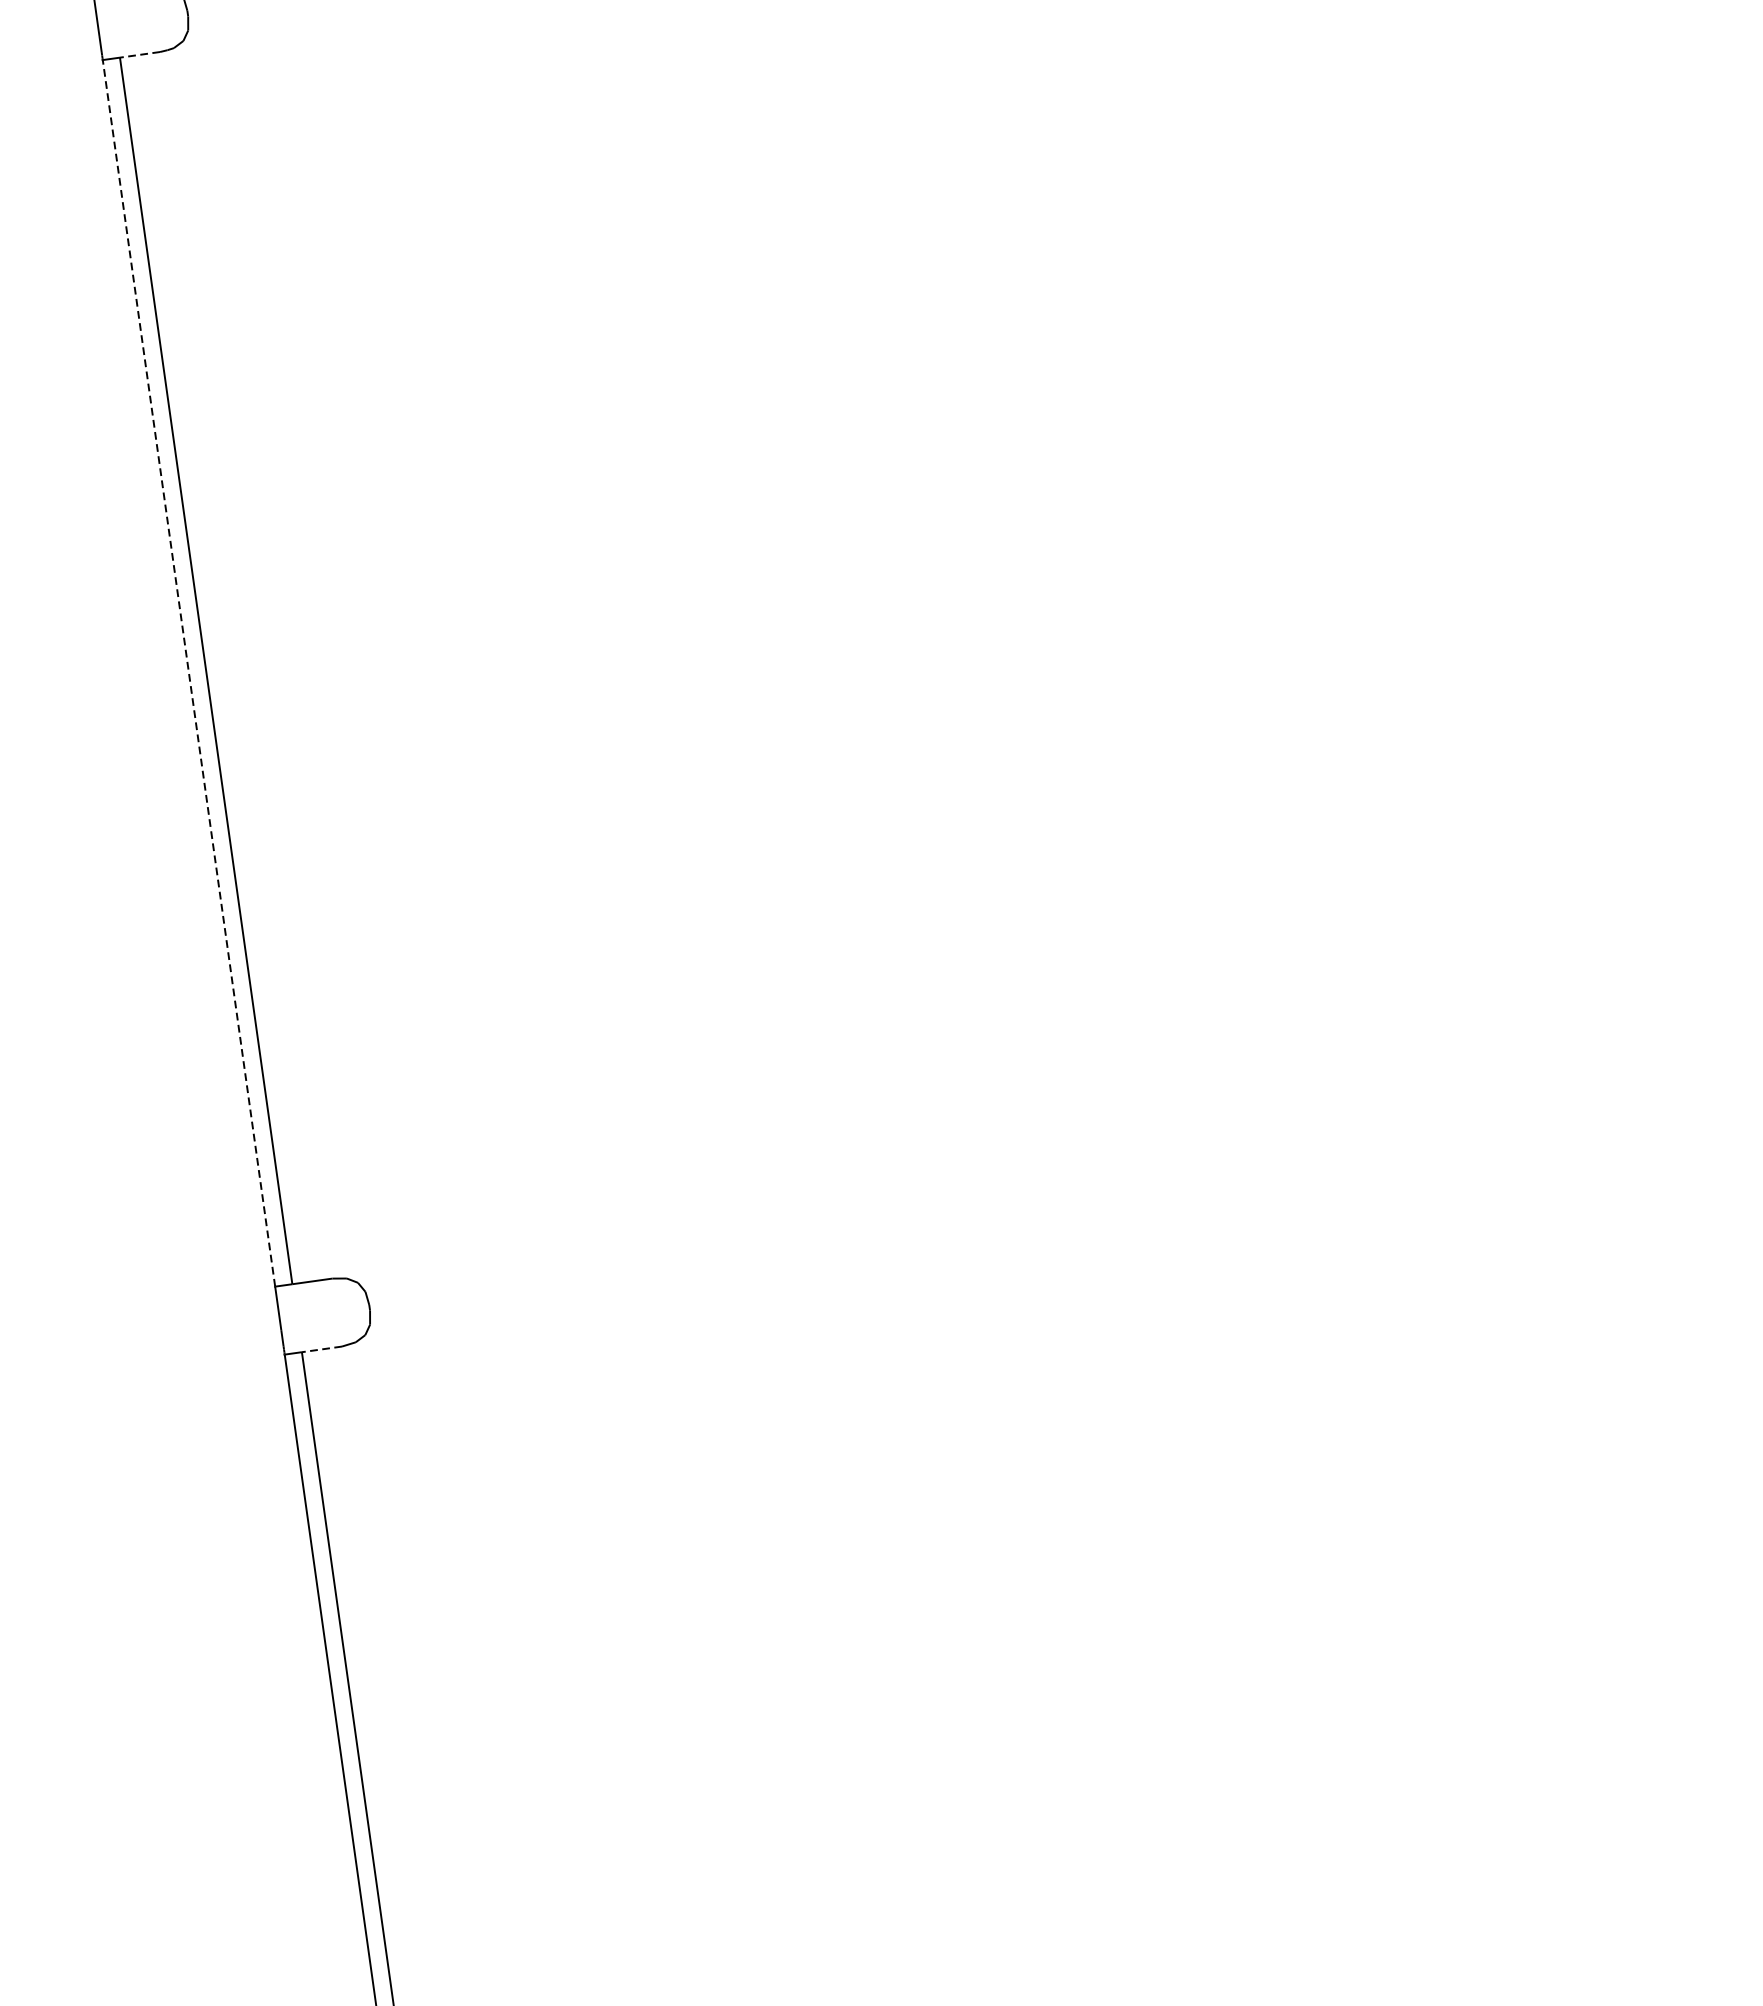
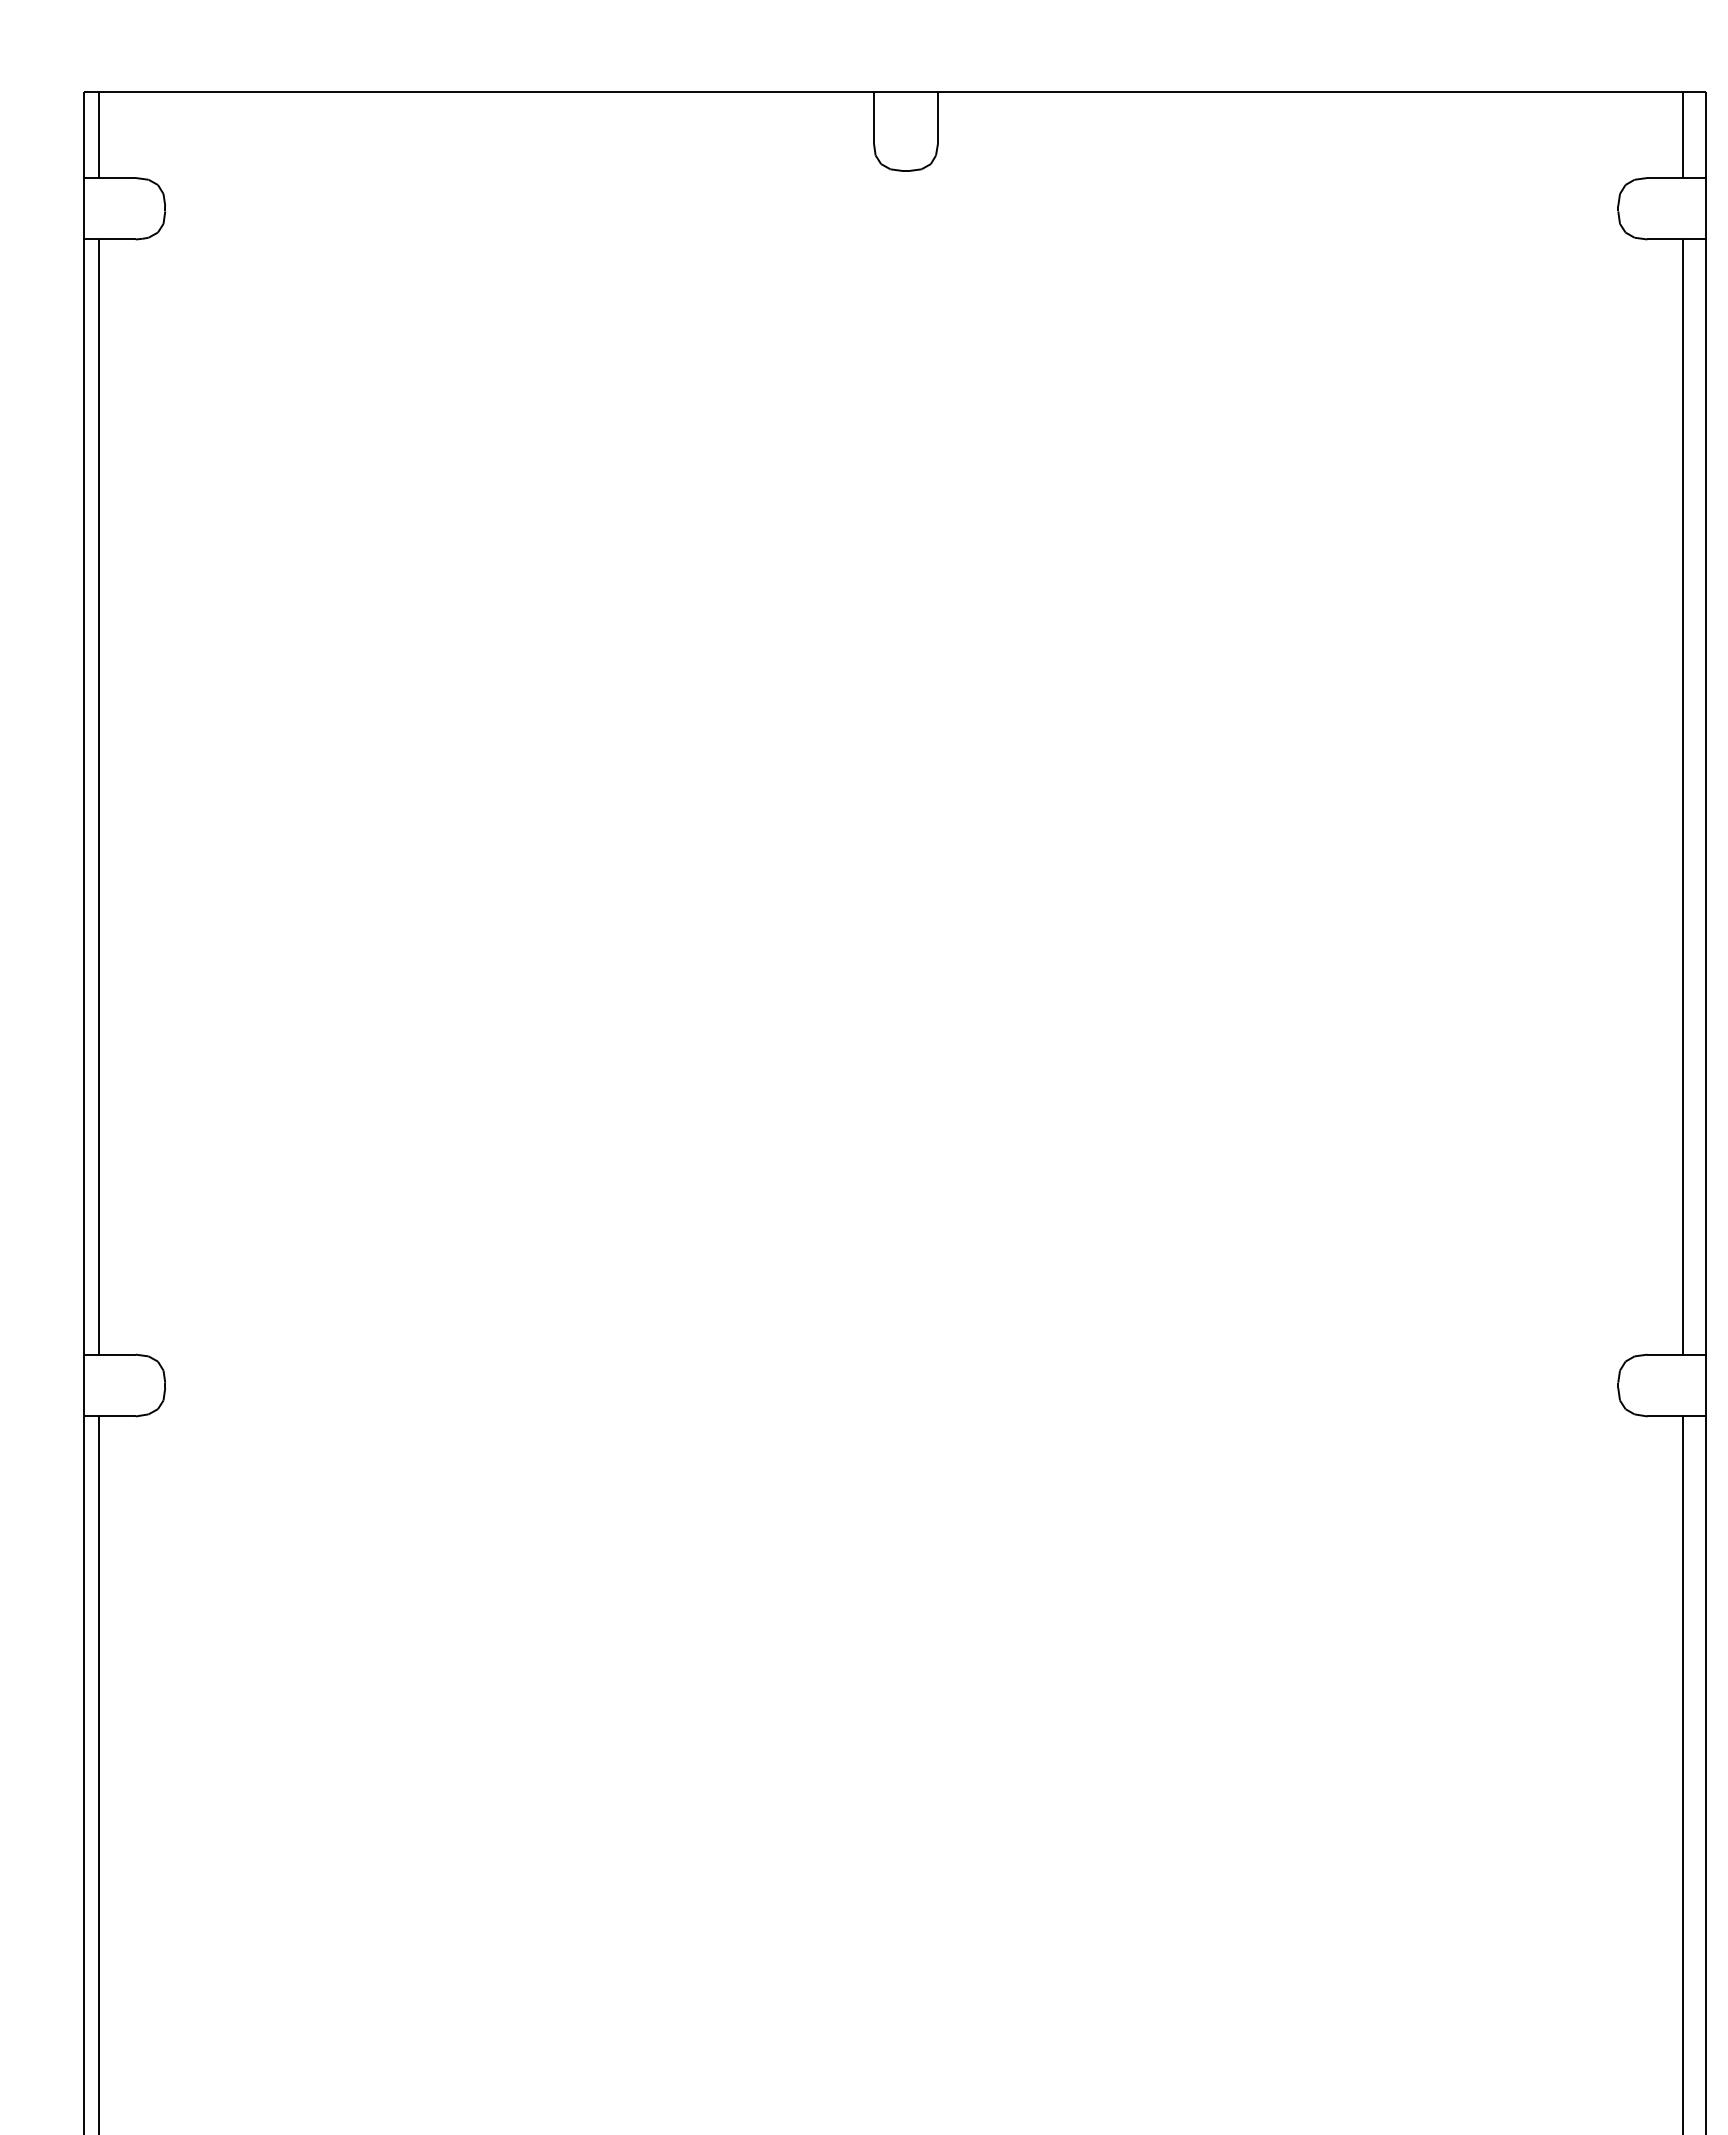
line: (139, 54) -> (117, 239), dashed -> solid
line: (188, 673) -> (83, 797), dashed -> solid
line: (321, 1349) -> (117, 1416), dashed -> solid

